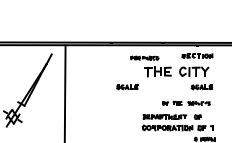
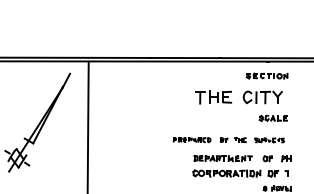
part: (144, 58) -> (191, 140), moved
part: (126, 86) -> (171, 117), removed
part: (211, 116) -> (286, 158), added

